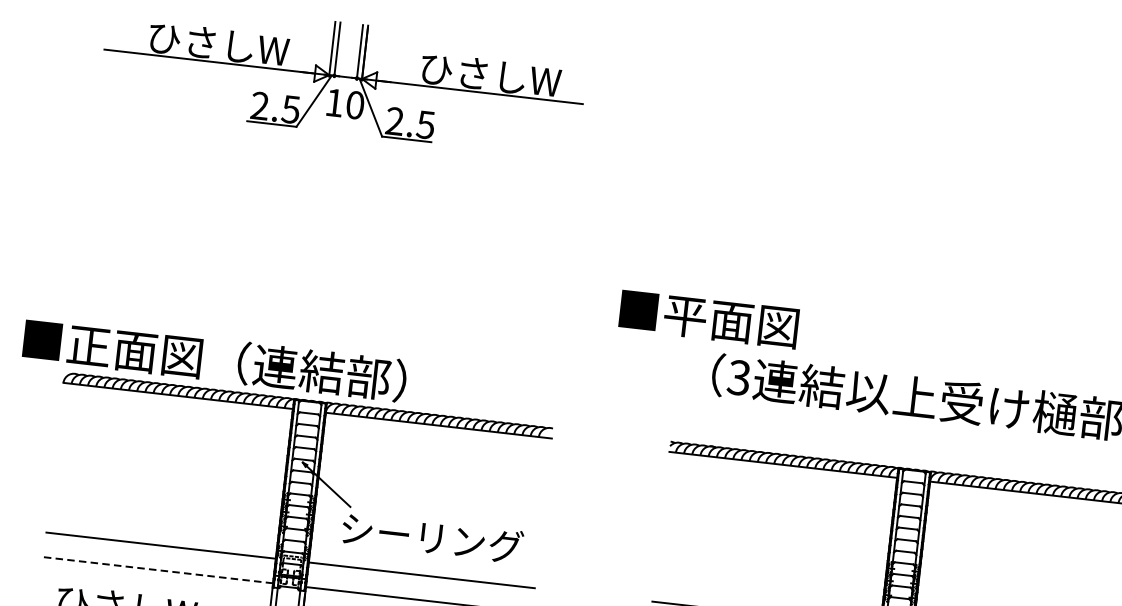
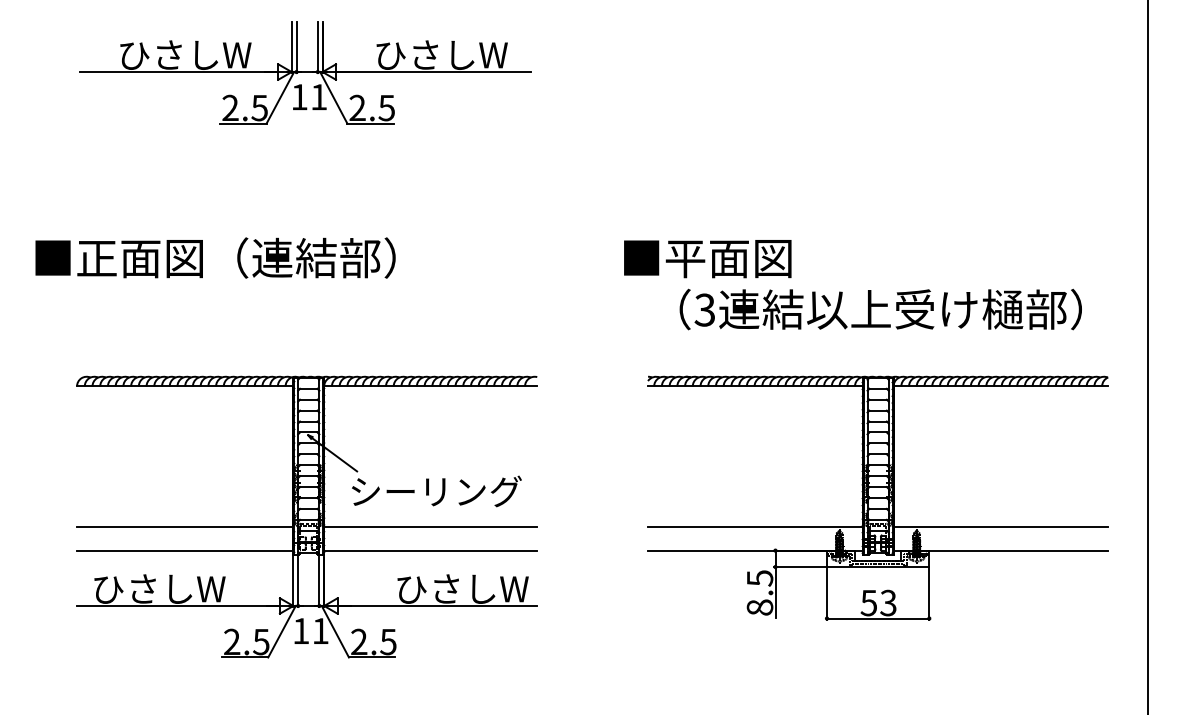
text: (355, 105) -> (319, 97), 10 -> 11
text: (708, 319) -> (707, 259), moved
text: (214, 359) -> (215, 257), moved
line: (157, 570) -> (184, 550), dashed -> solid

